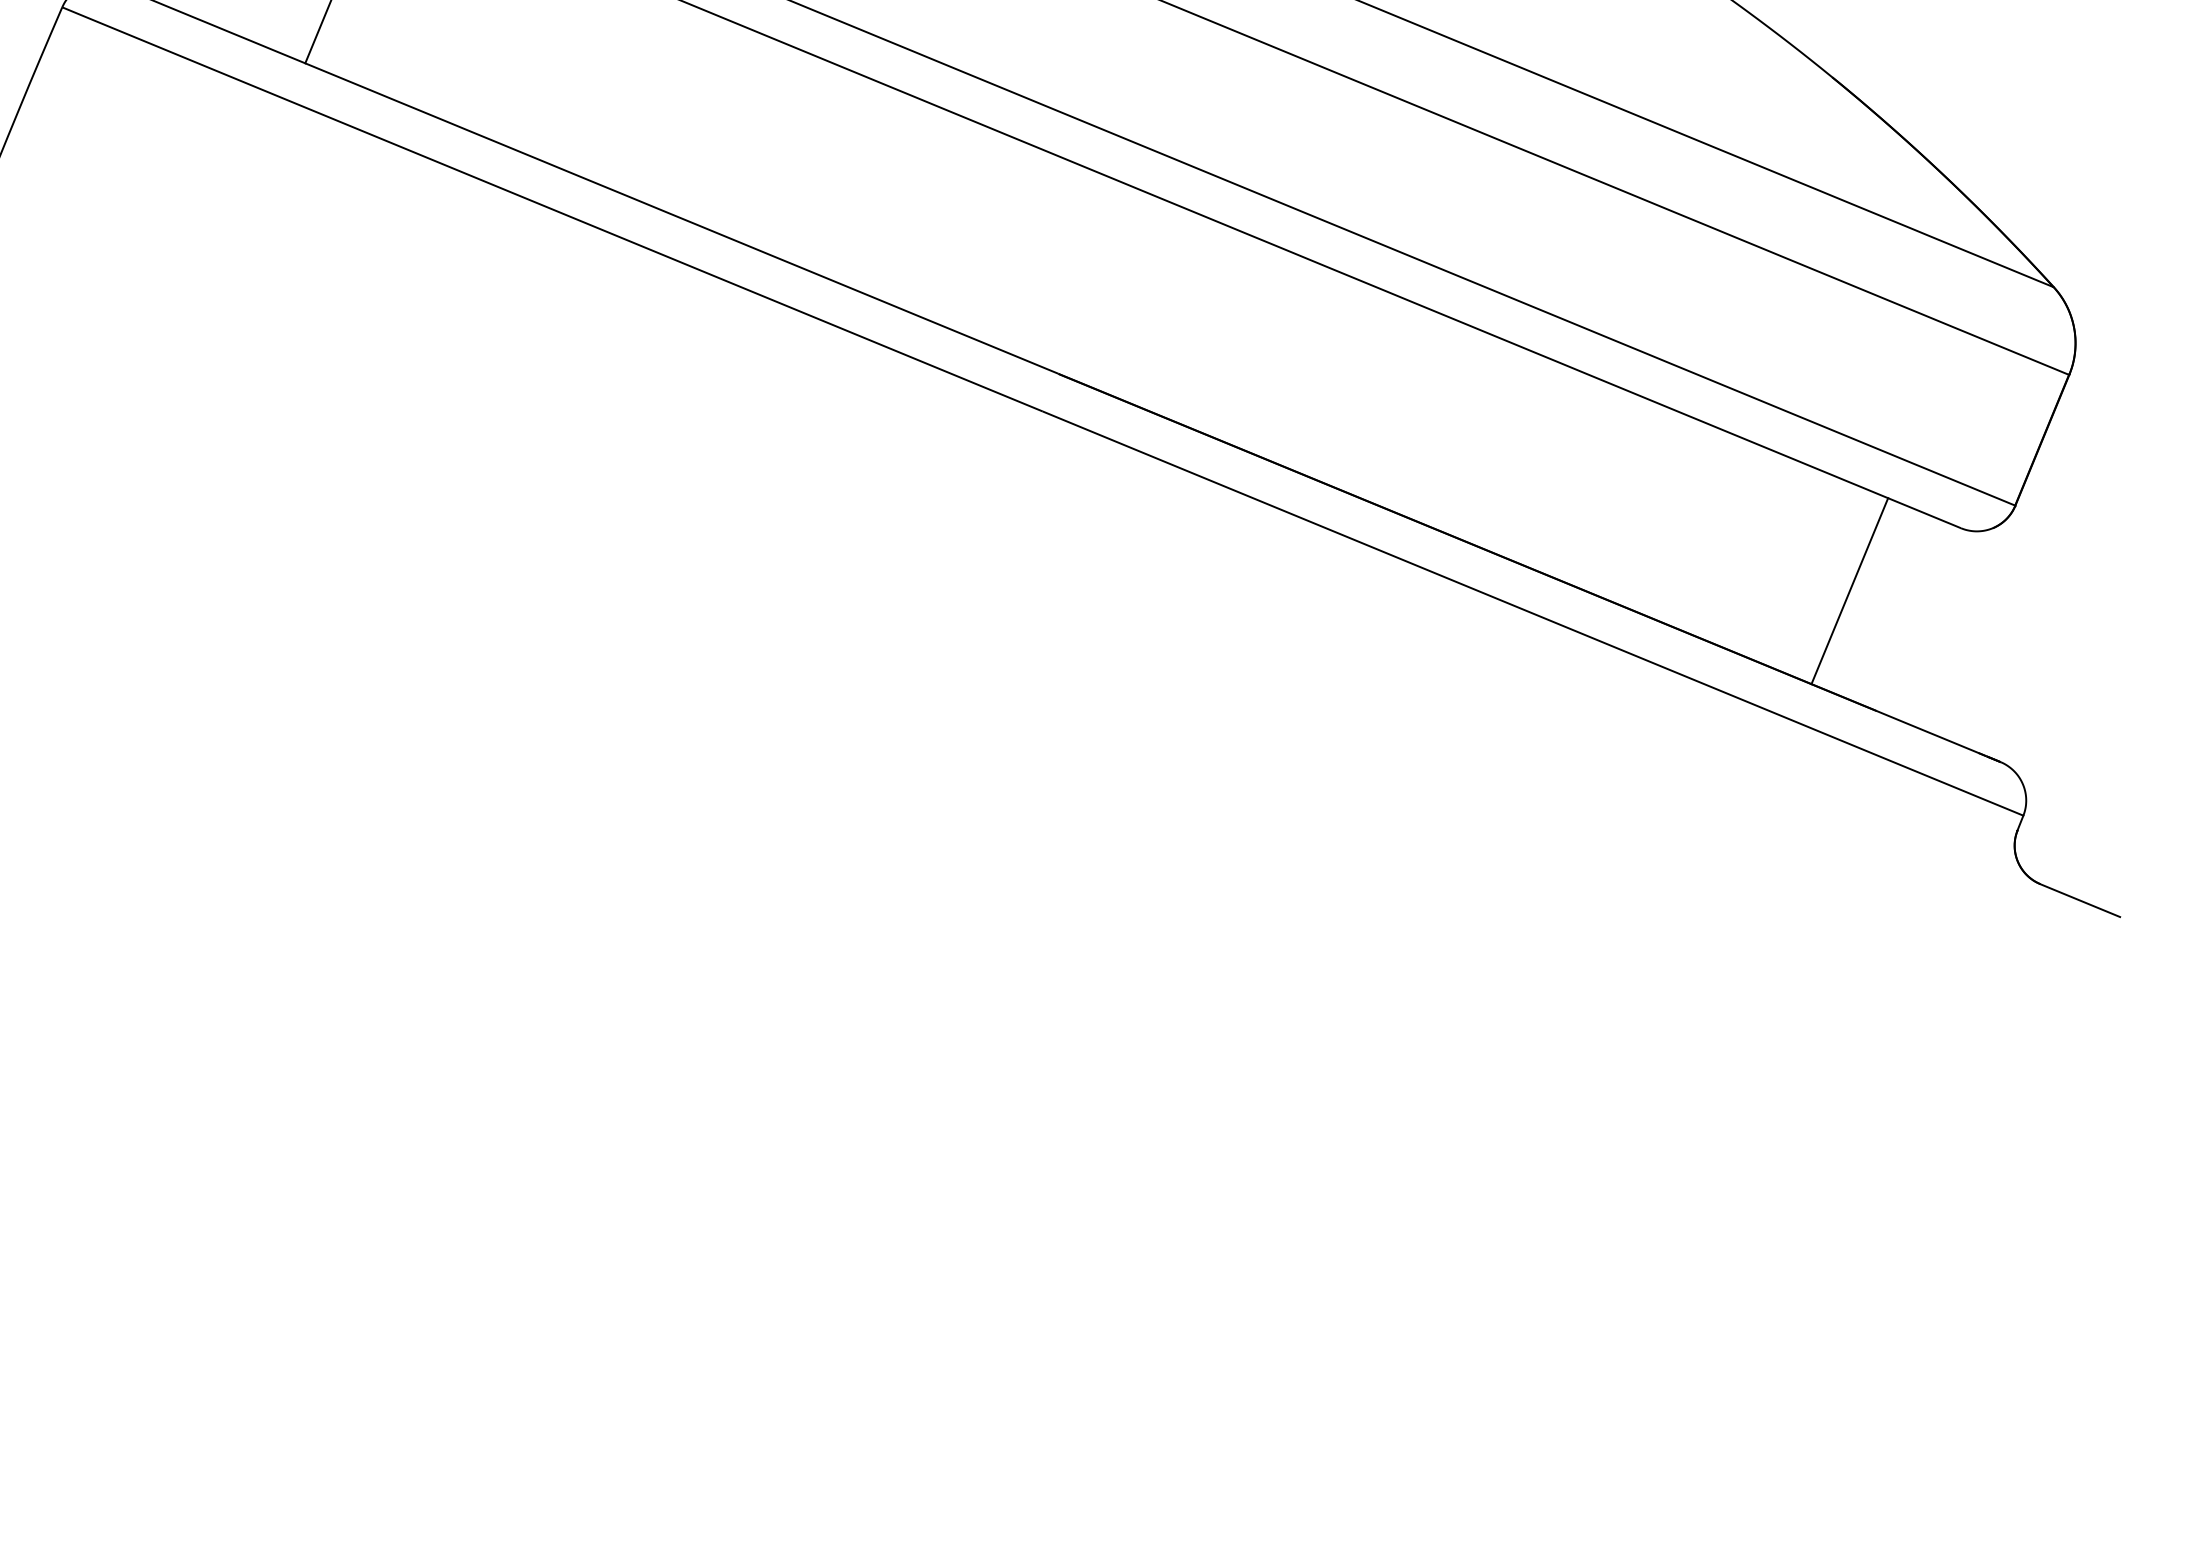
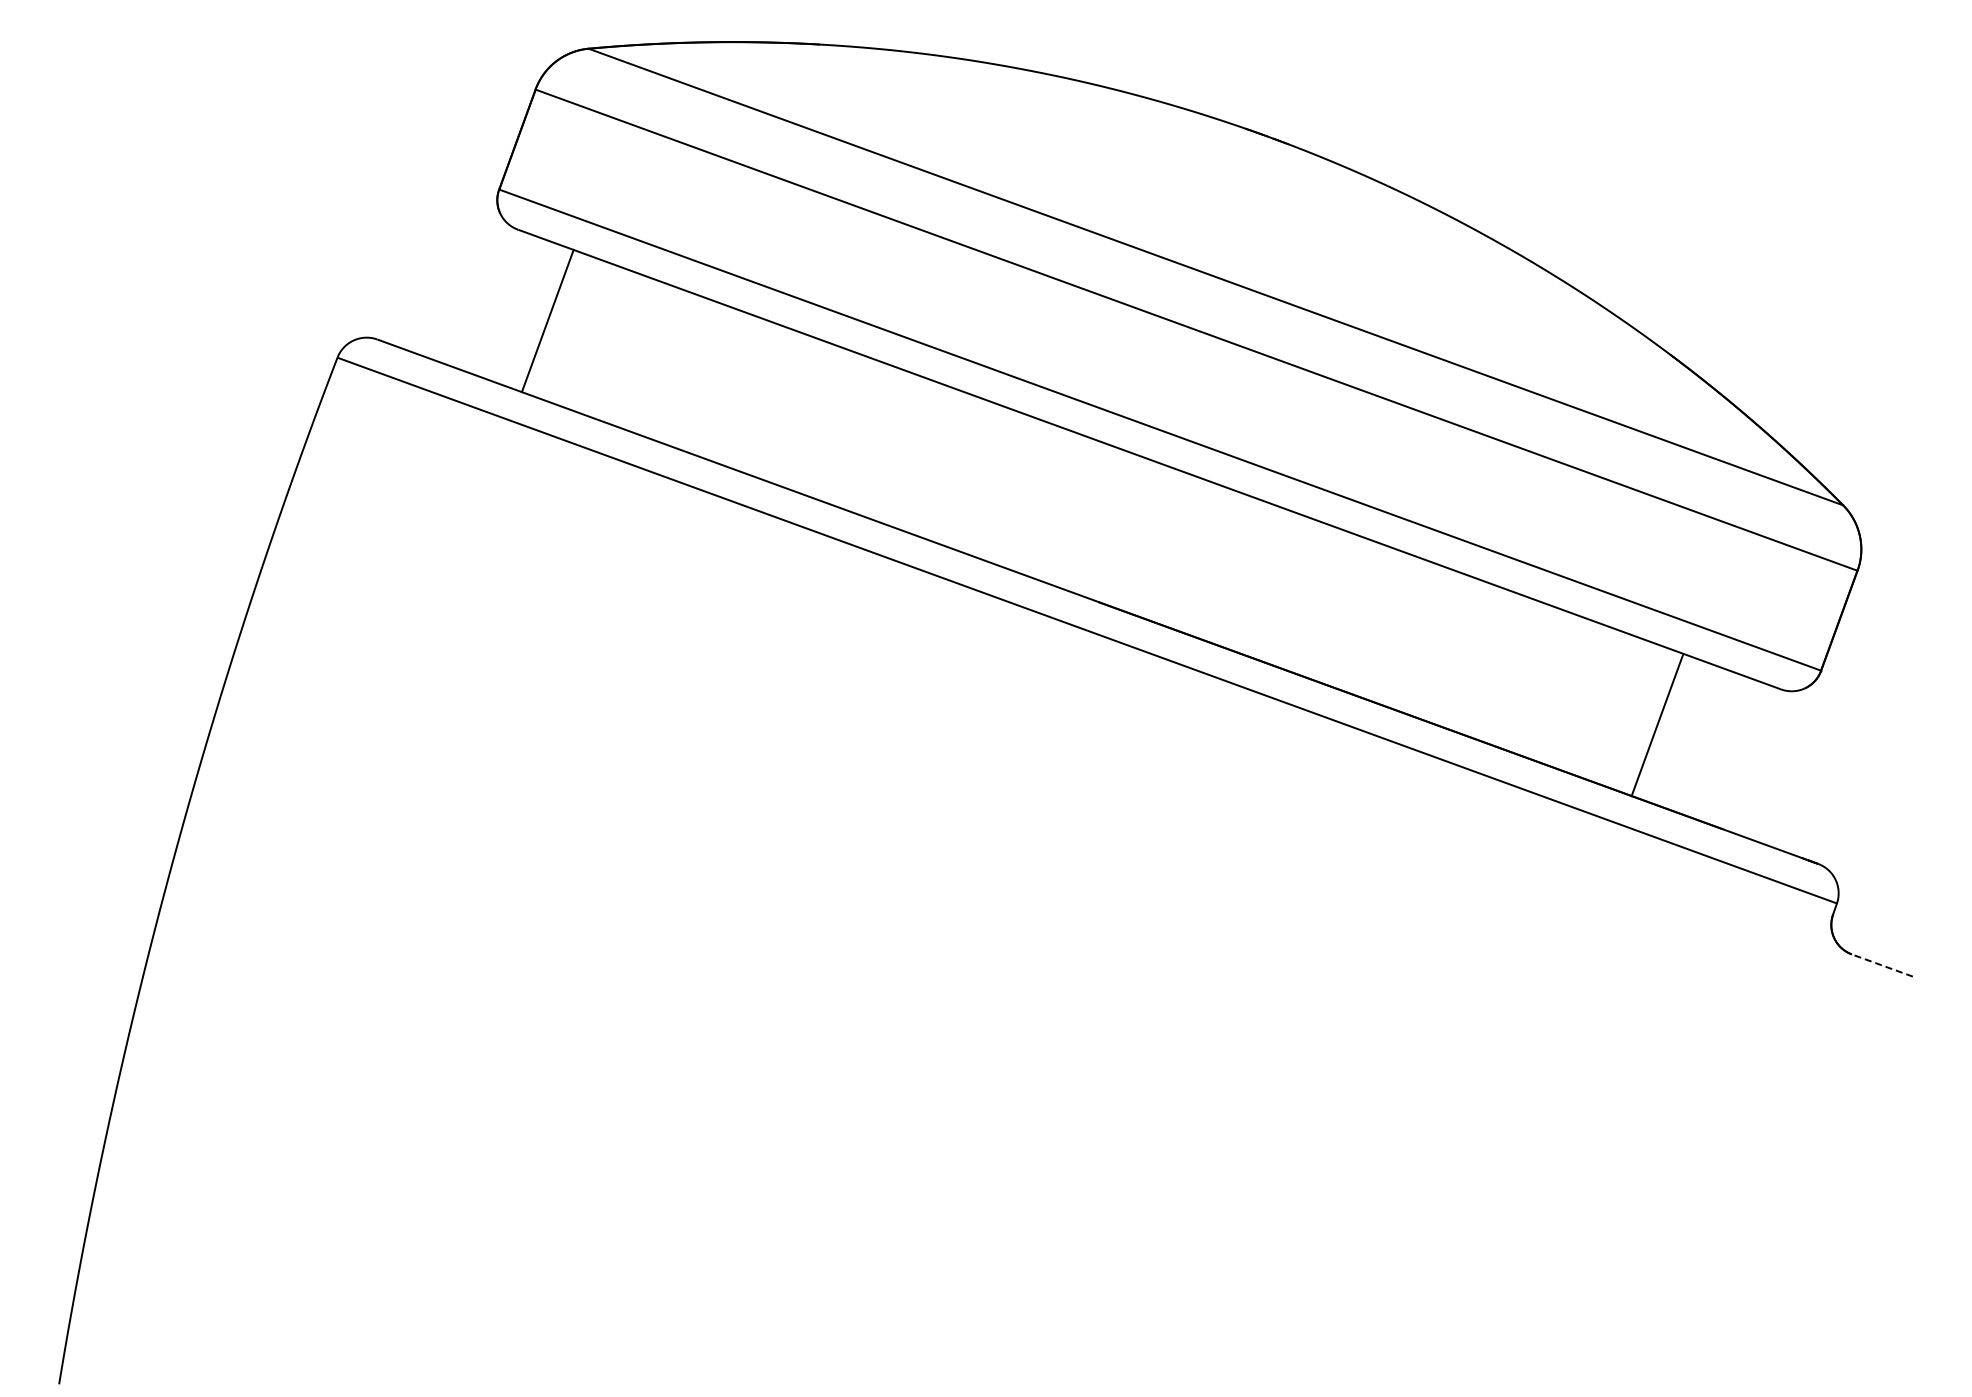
line: (1849, 591) -> (1657, 725), moved
line: (2079, 900) -> (1881, 965), solid -> dashed

